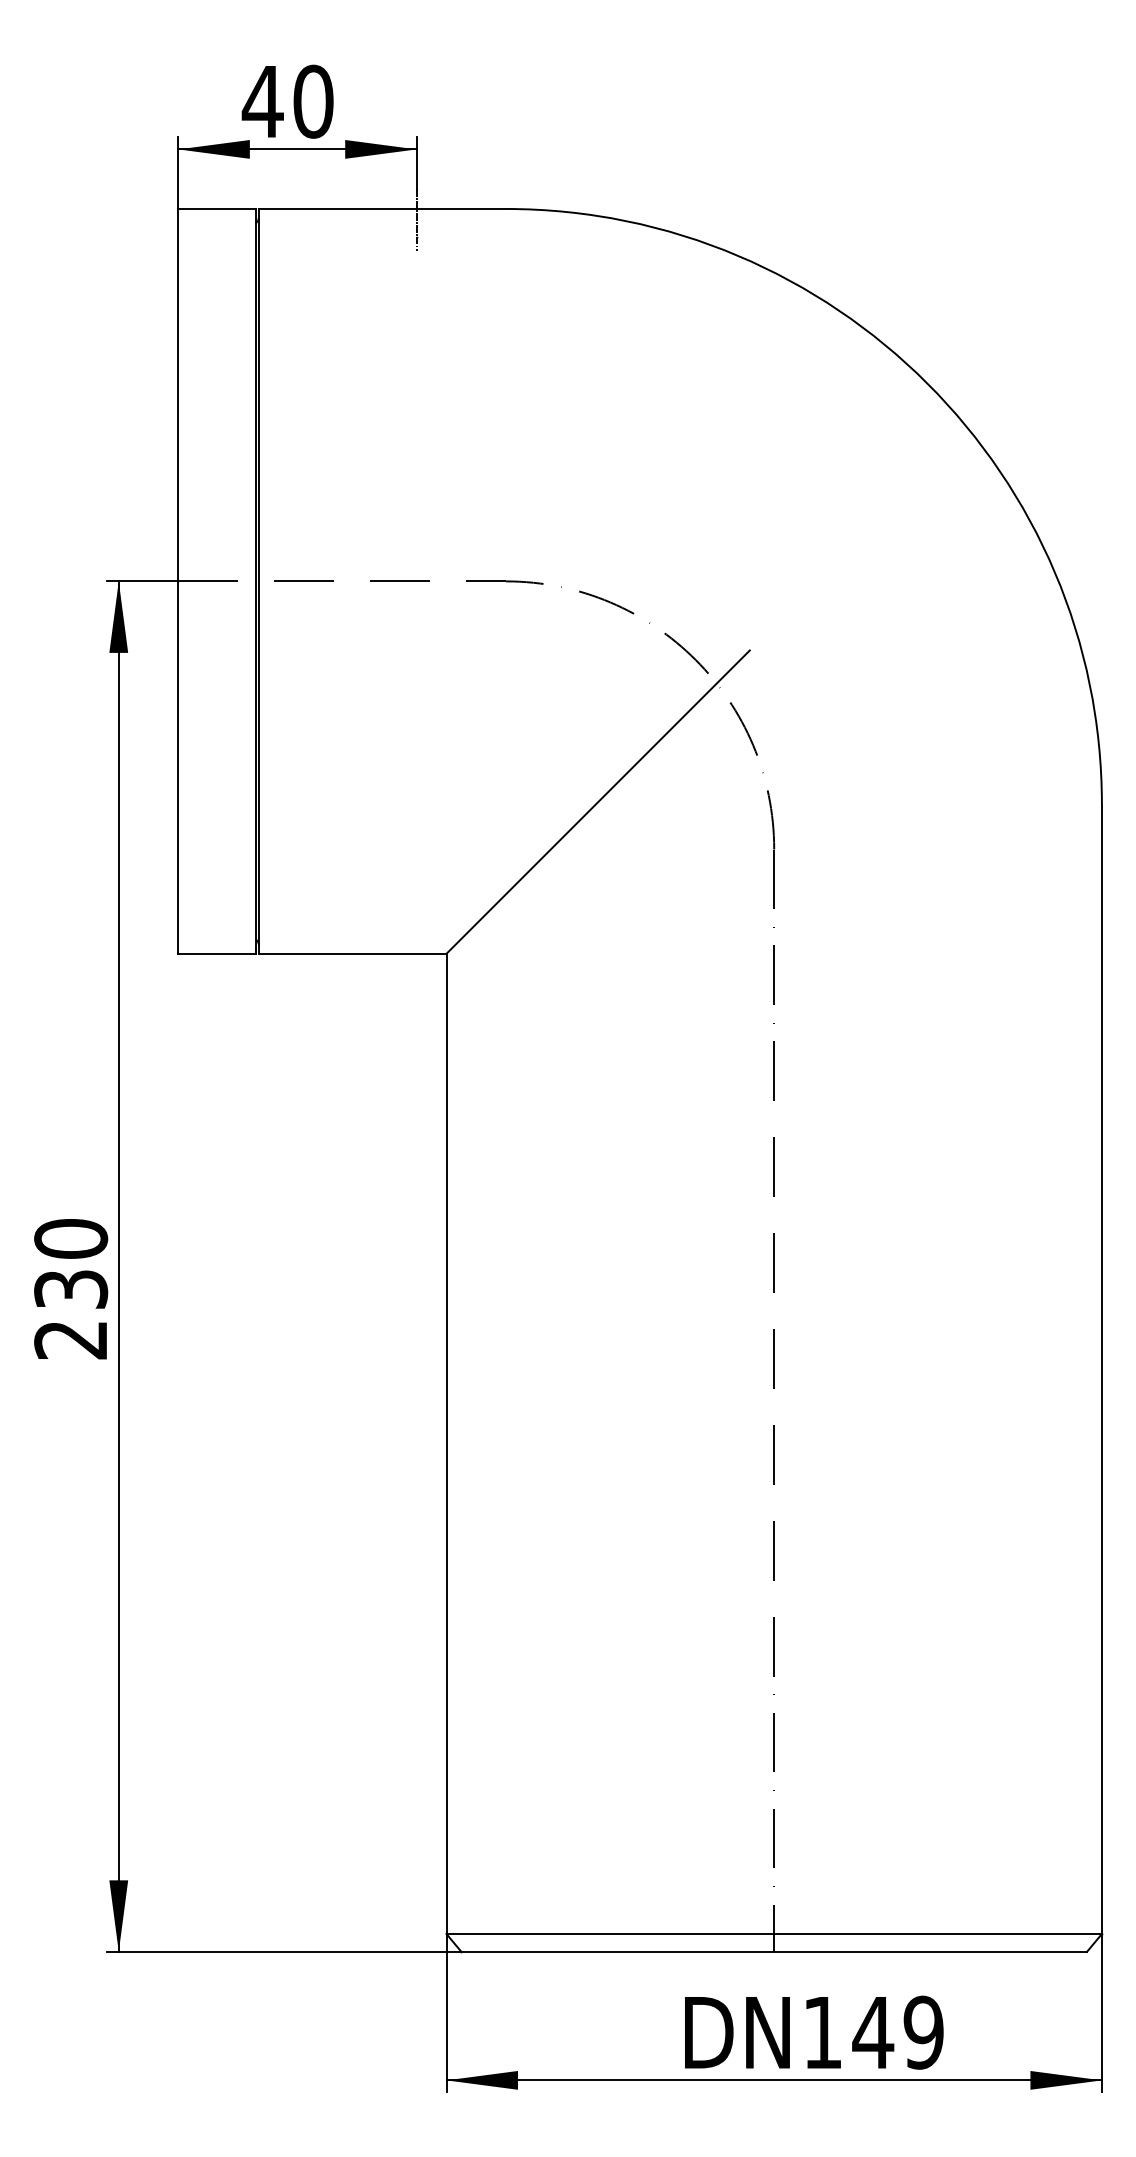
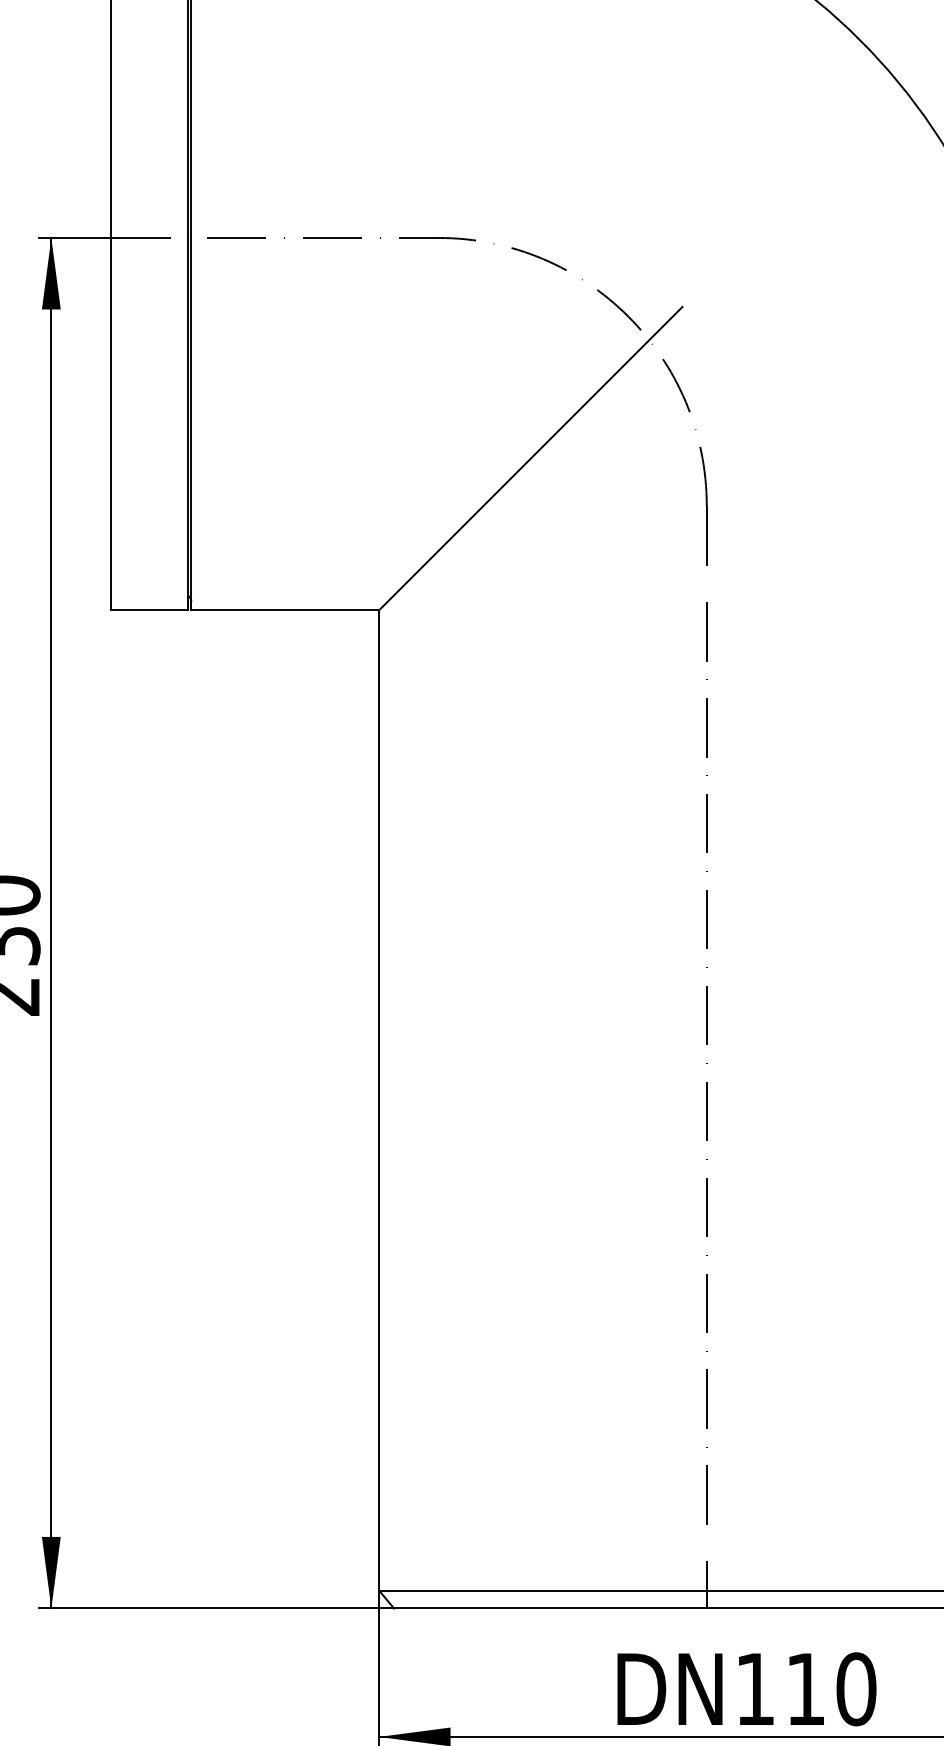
text: (897, 2032) -> (830, 1689), 149 -> 110

